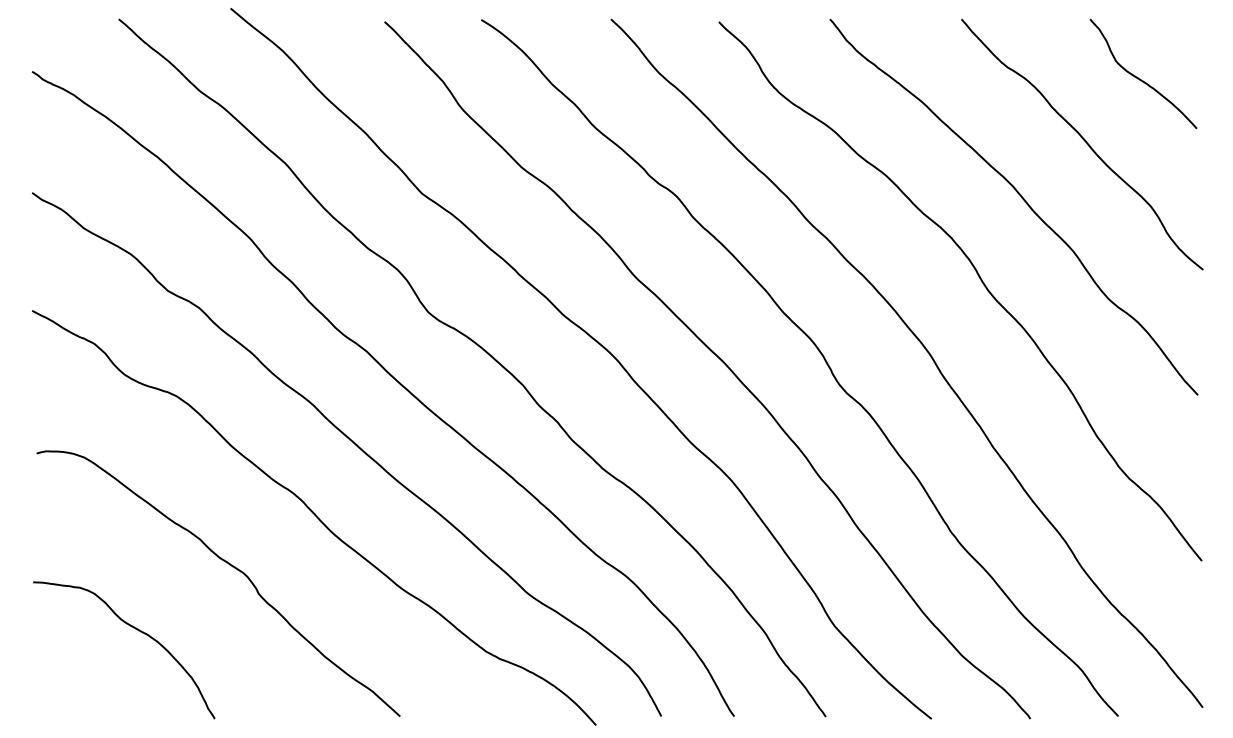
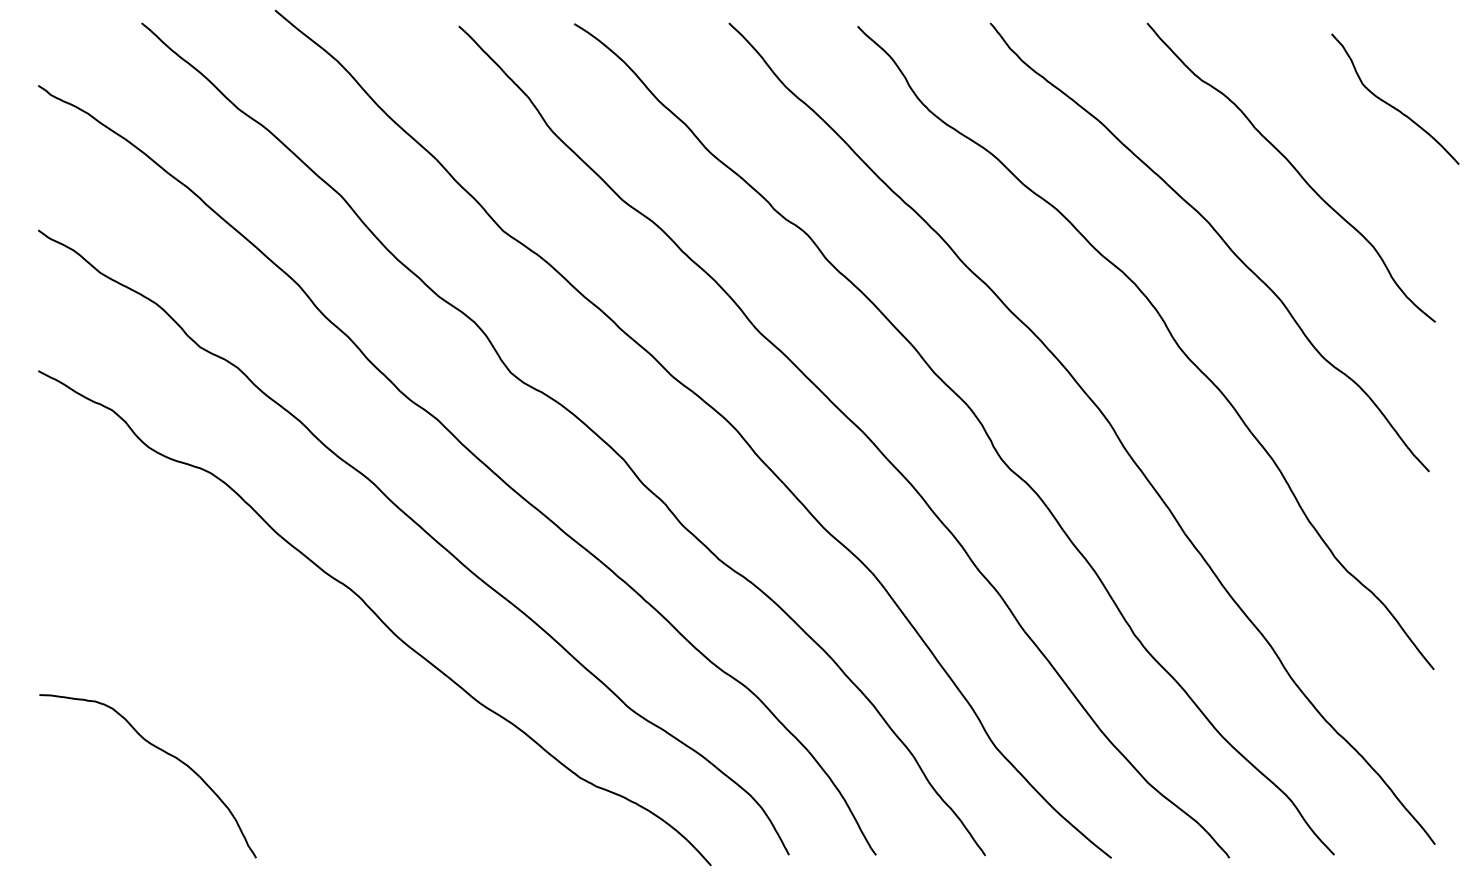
curve: (1140, 78) -> (1391, 104), moved
curve: (229, 565) -> (273, 674), removed

